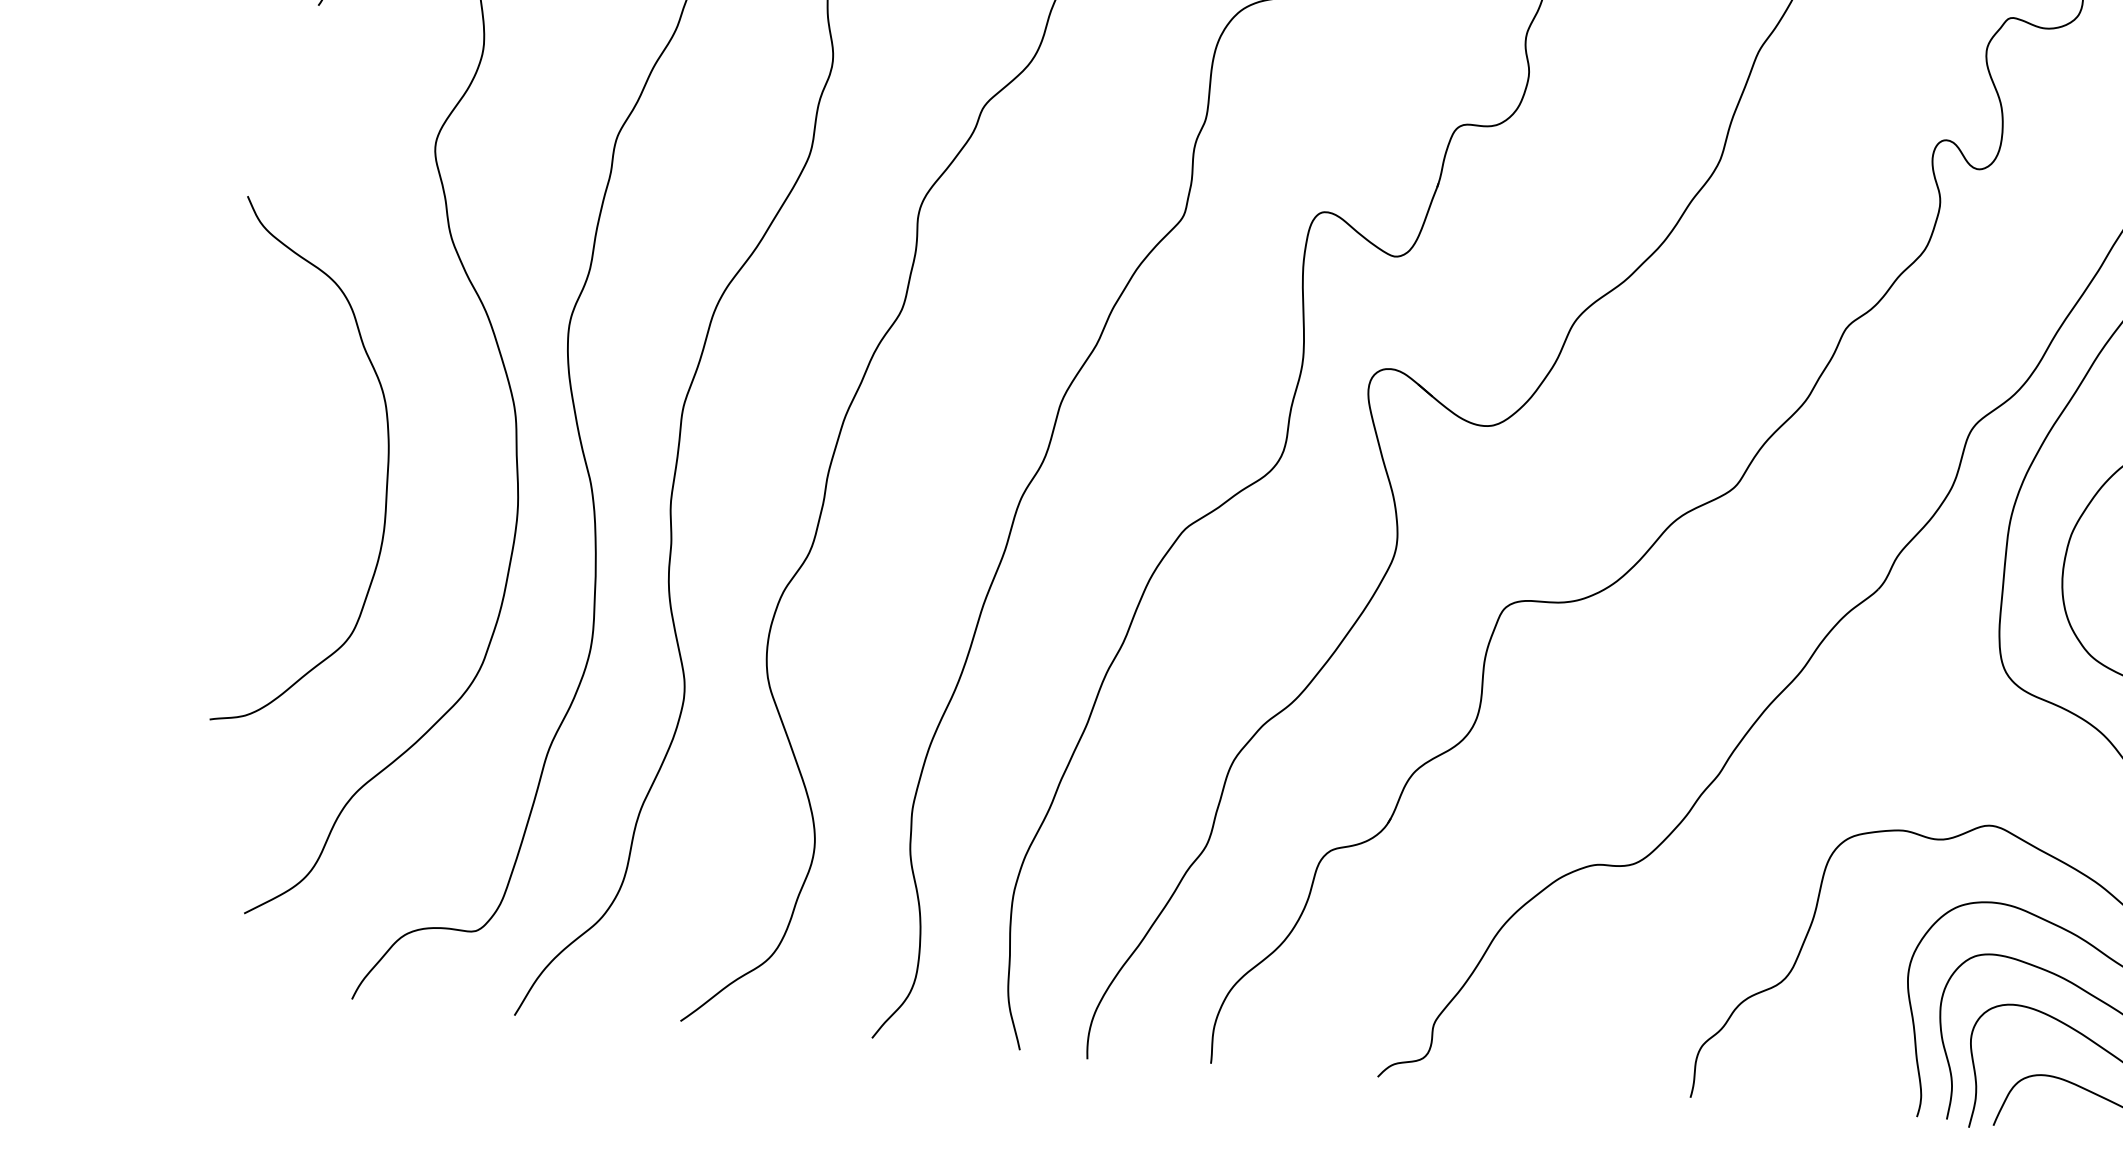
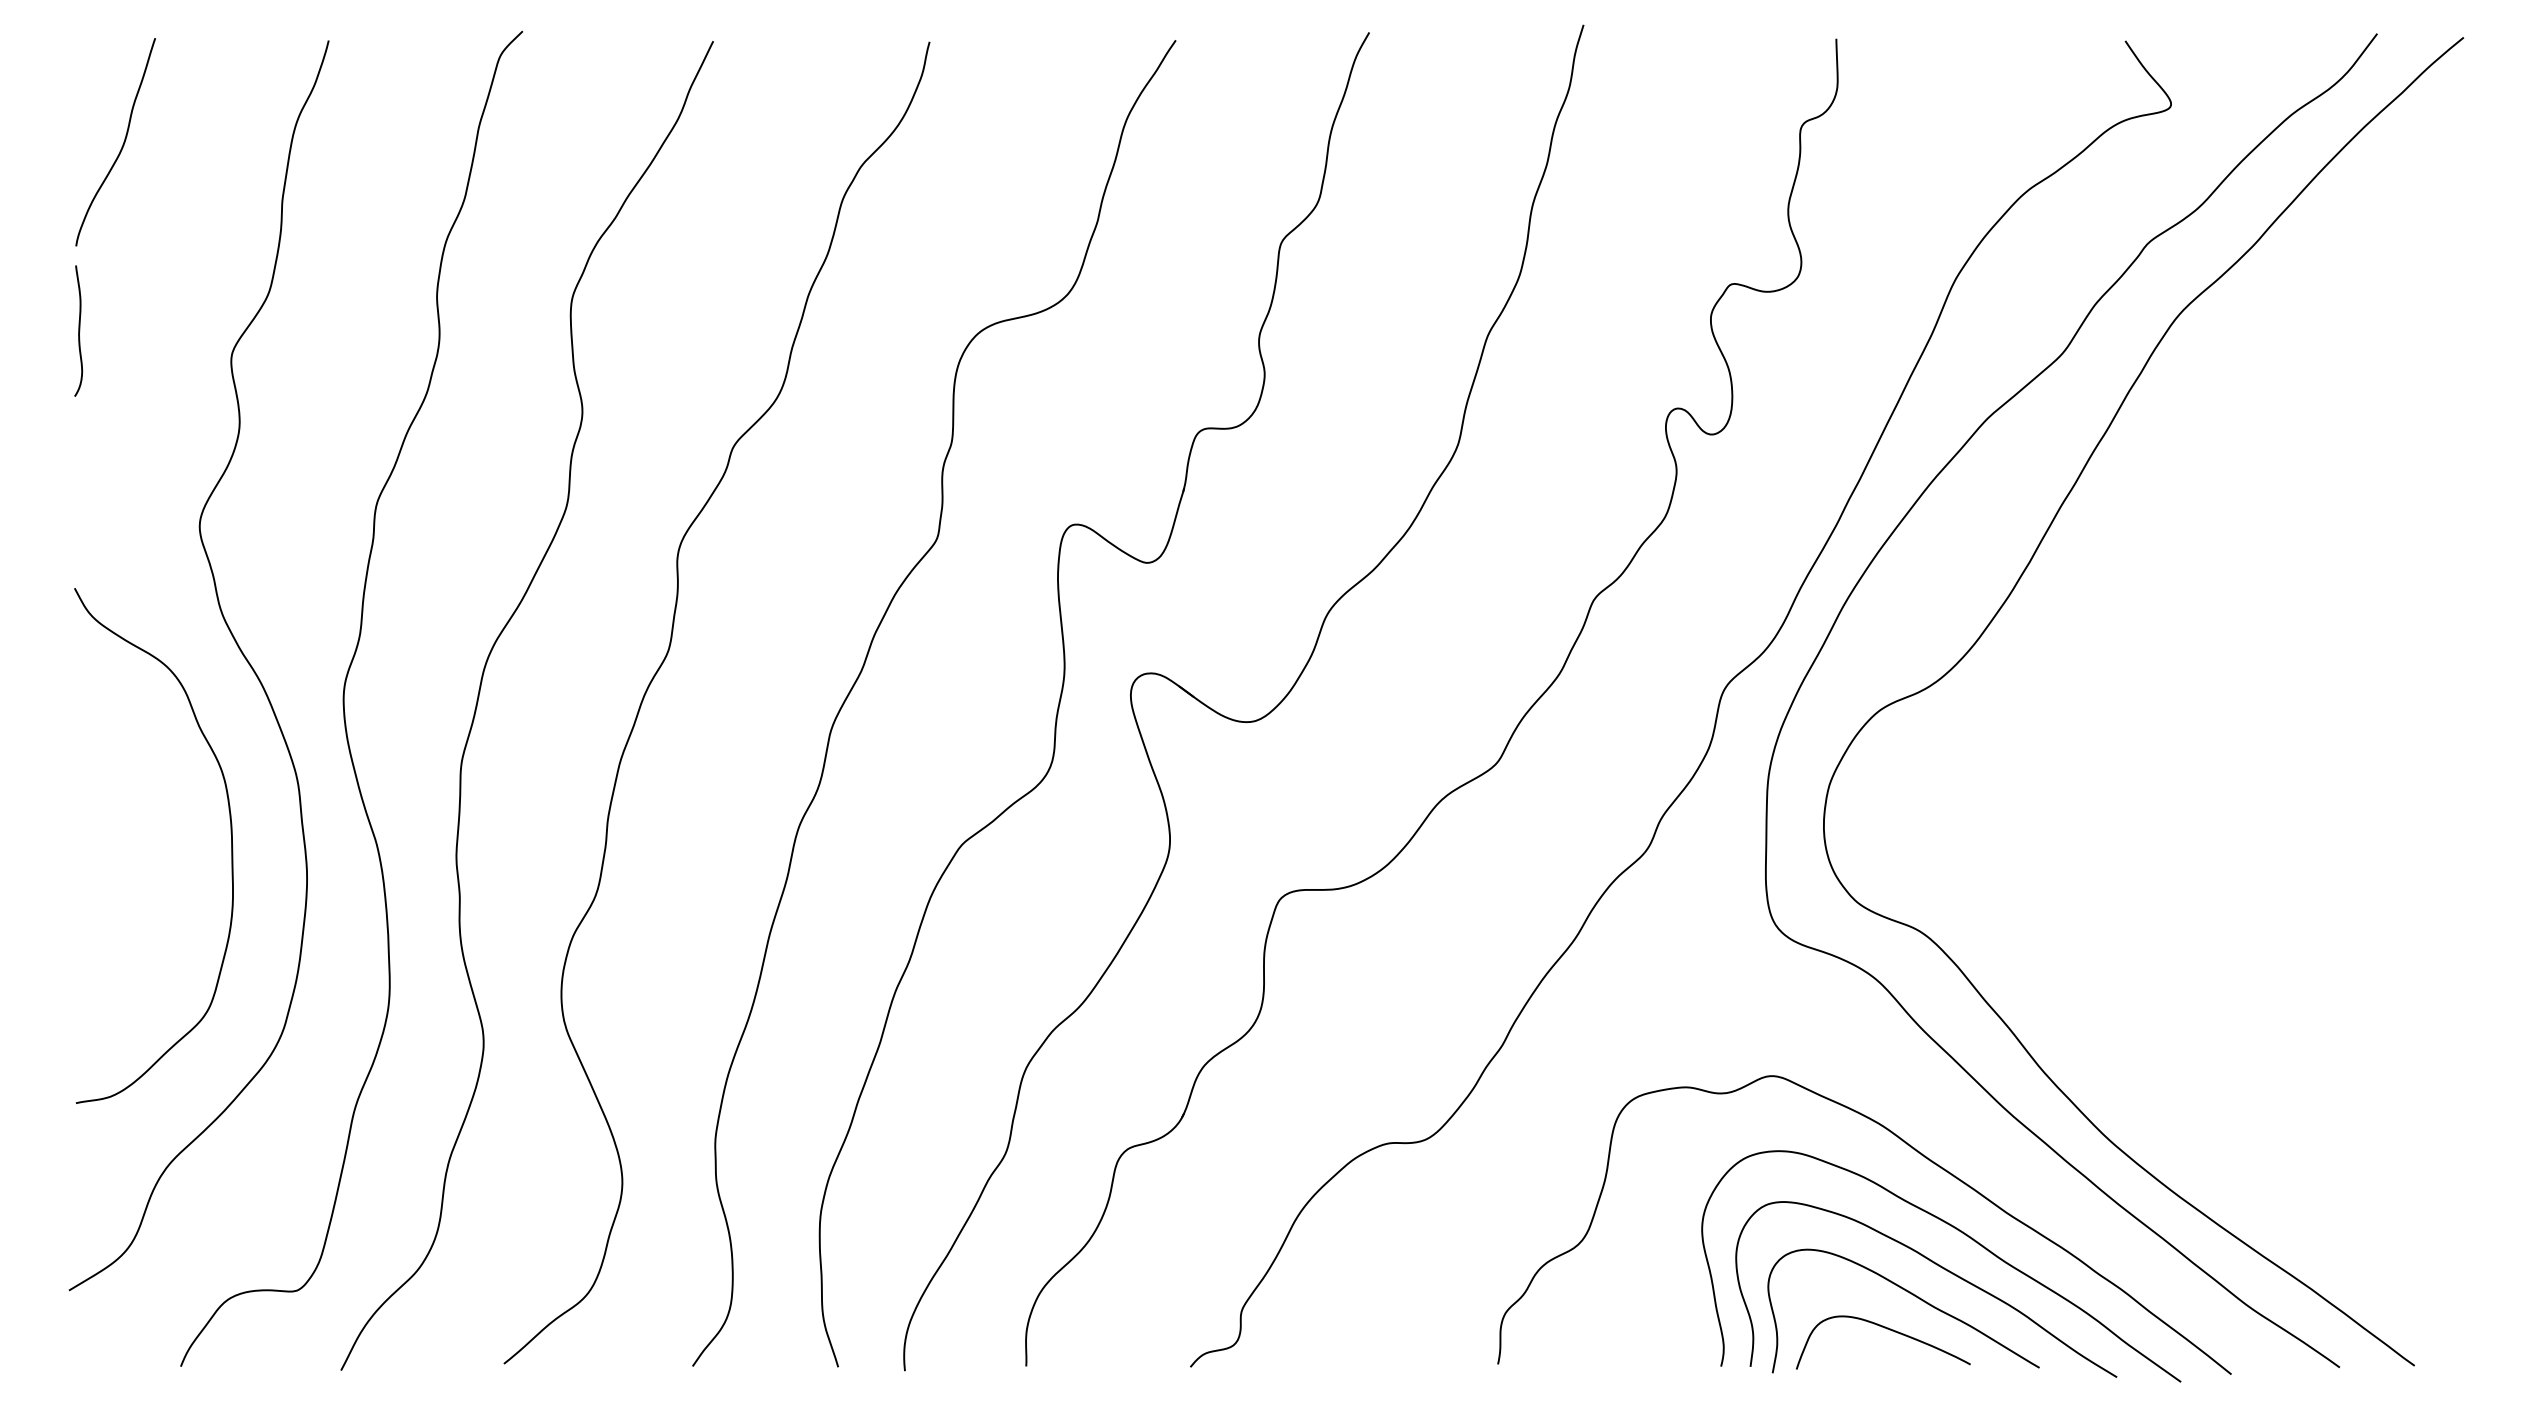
curve: (387, 457) -> (230, 833), moved

